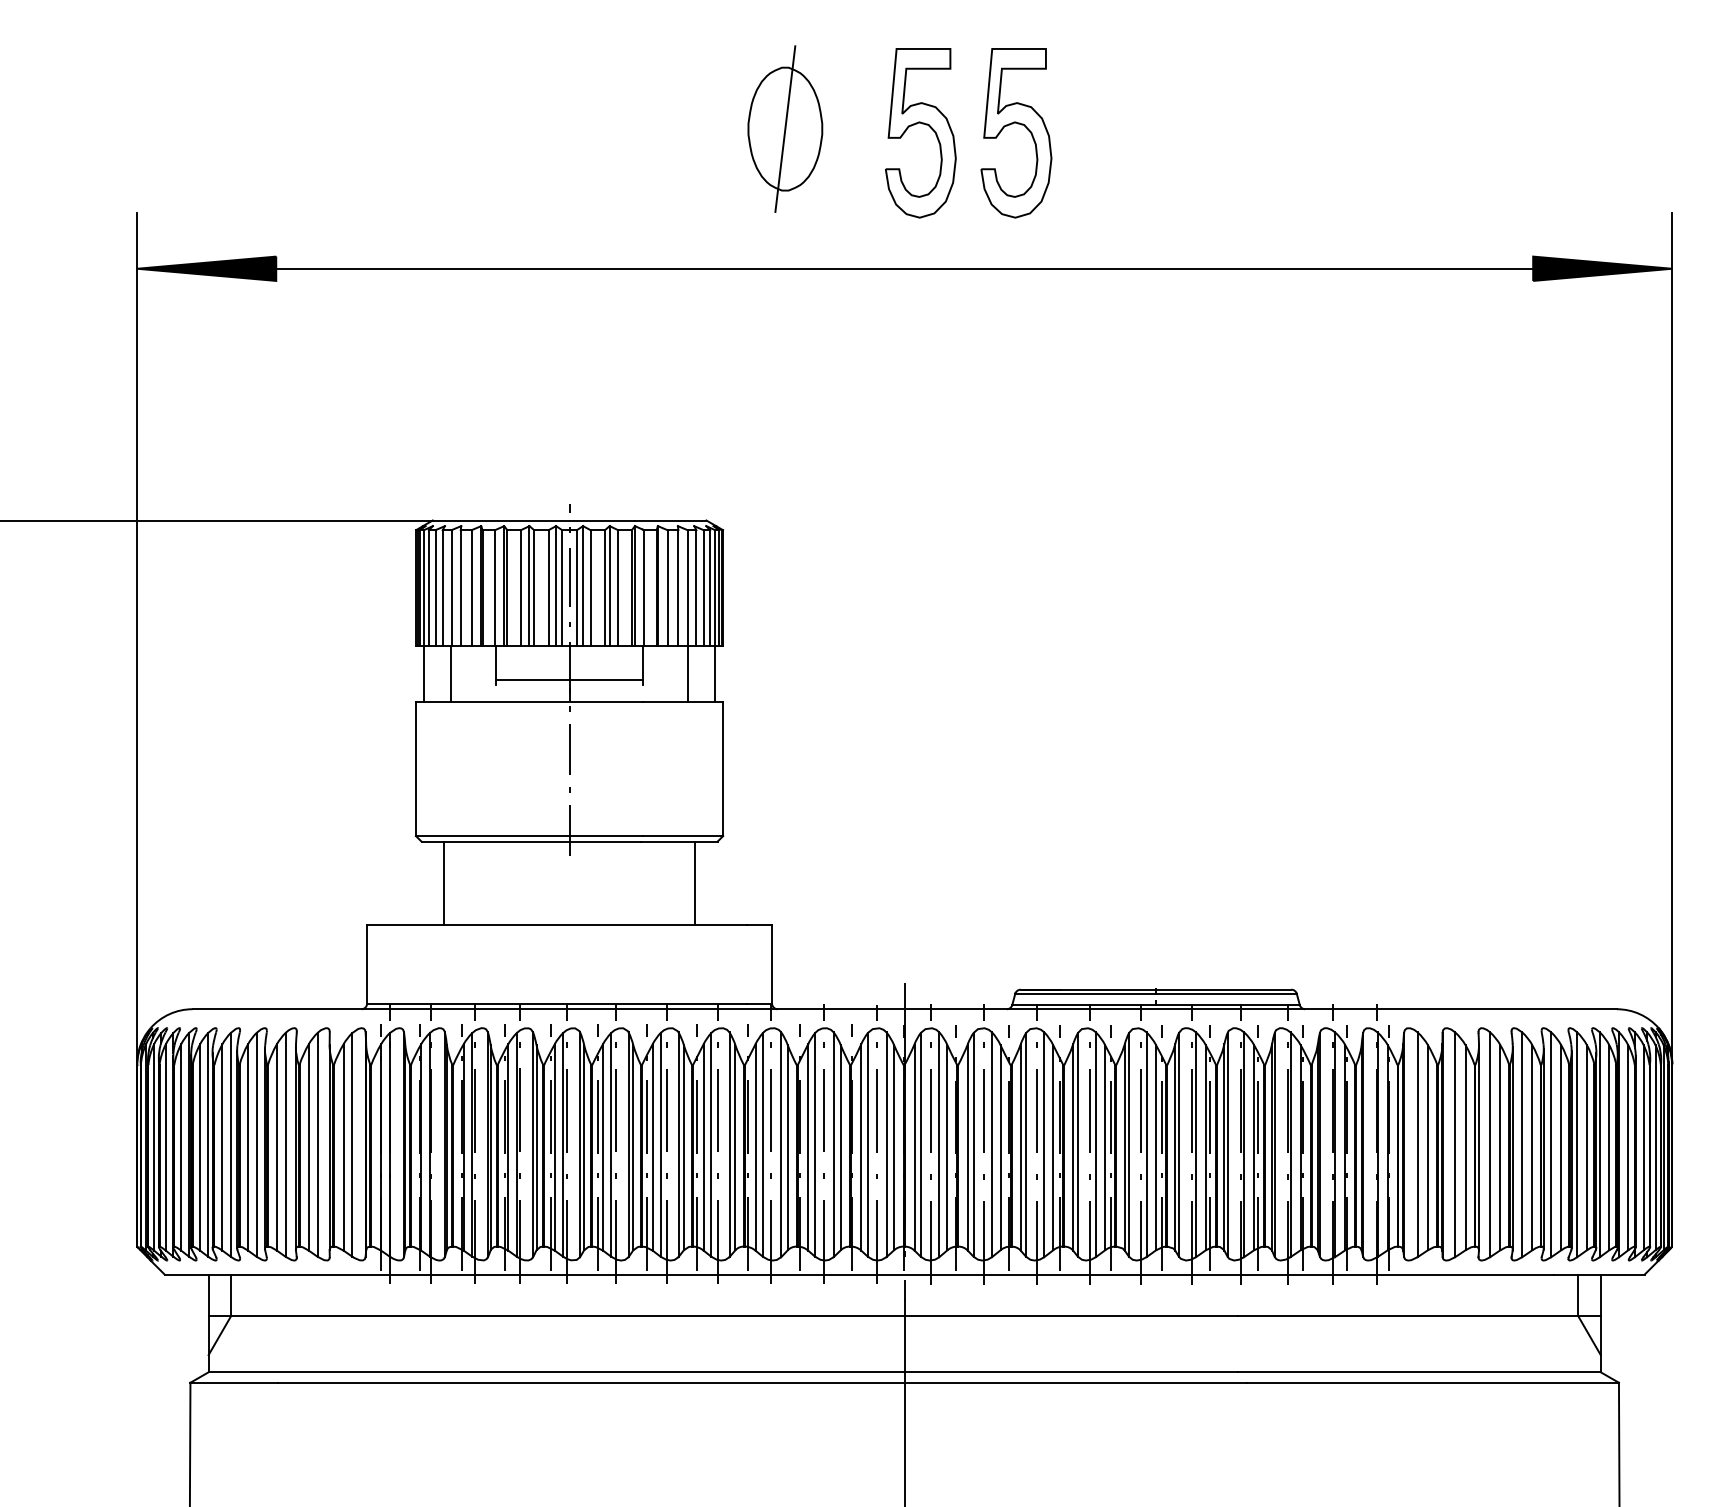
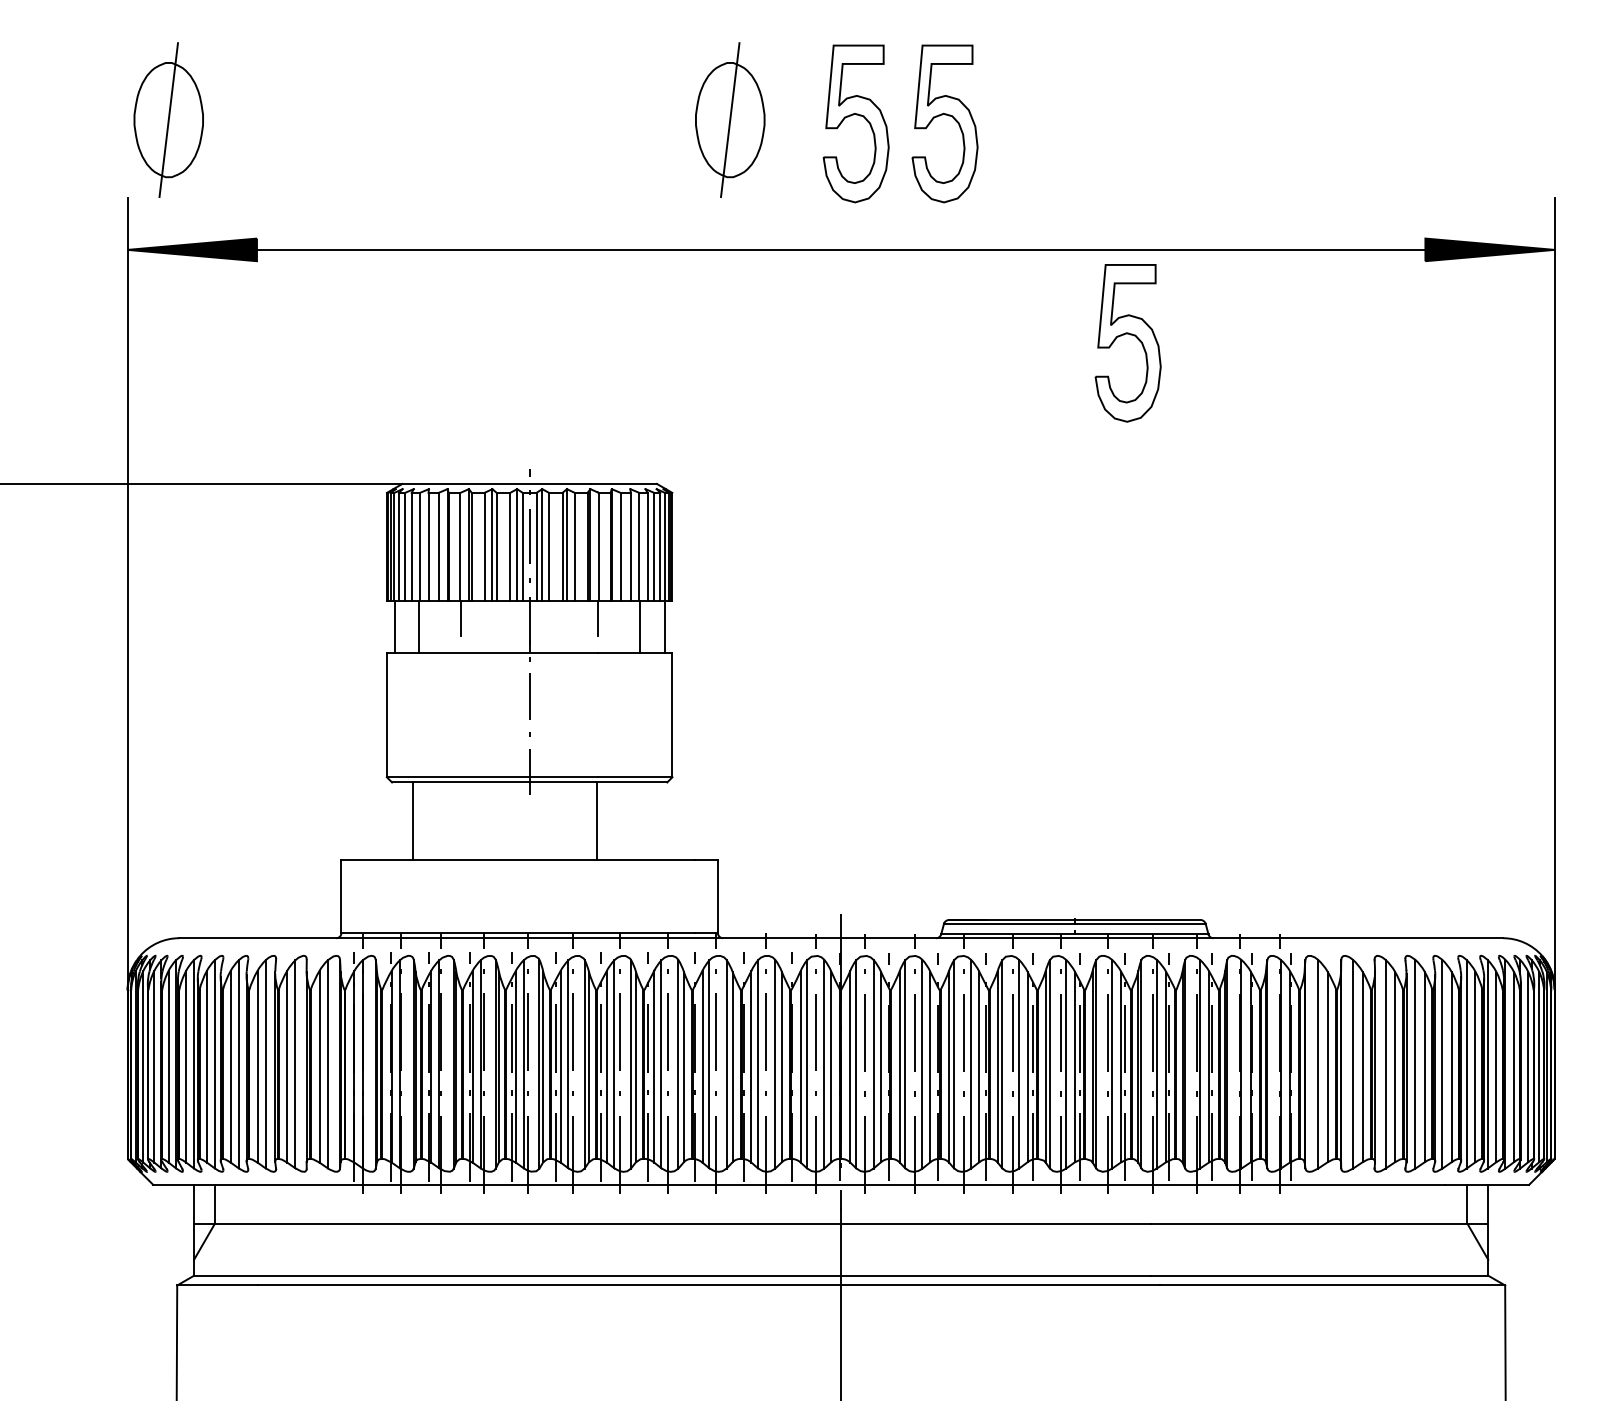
part: (181, 128) -> (168, 119), added
part: (1215, 360) -> (1130, 335), added
line: (569, 679) -> (529, 631), removed
line: (695, 883) -> (597, 821), moved

